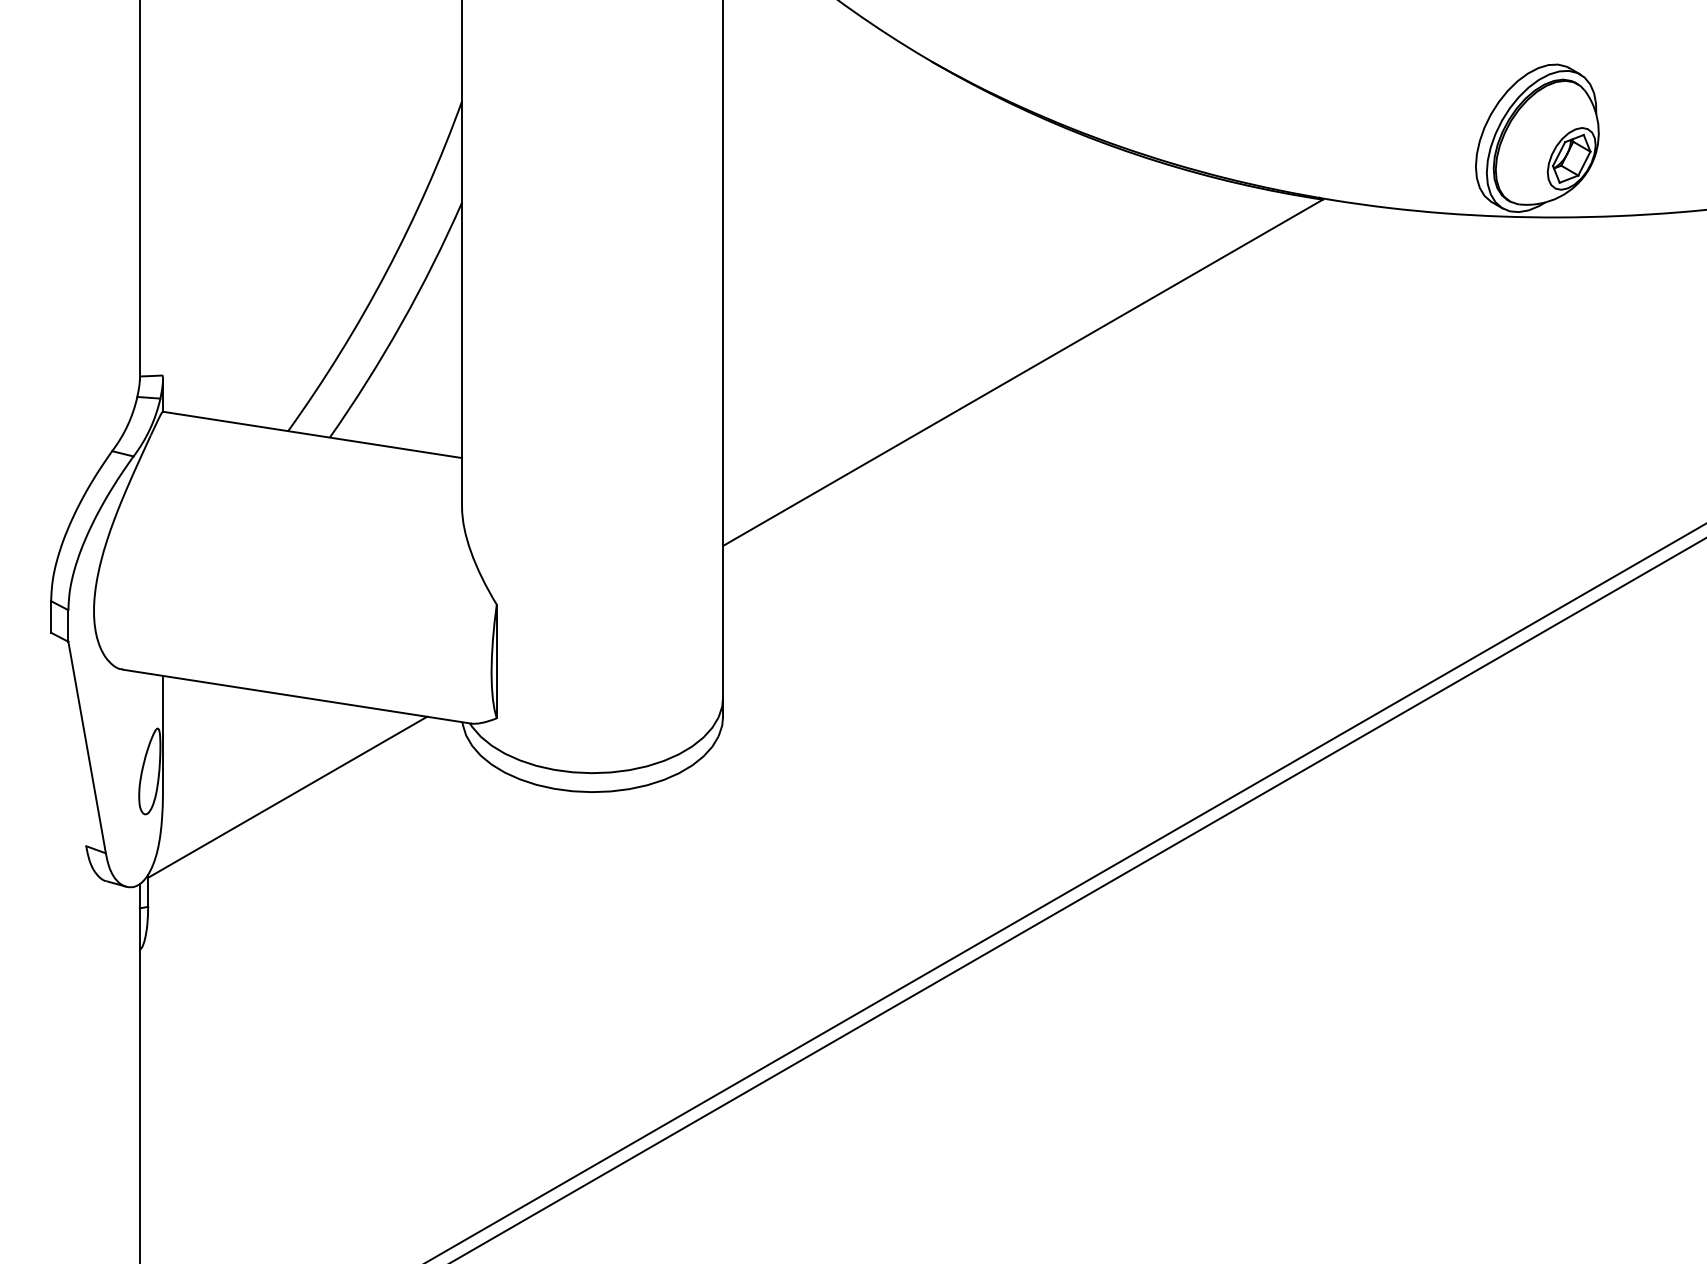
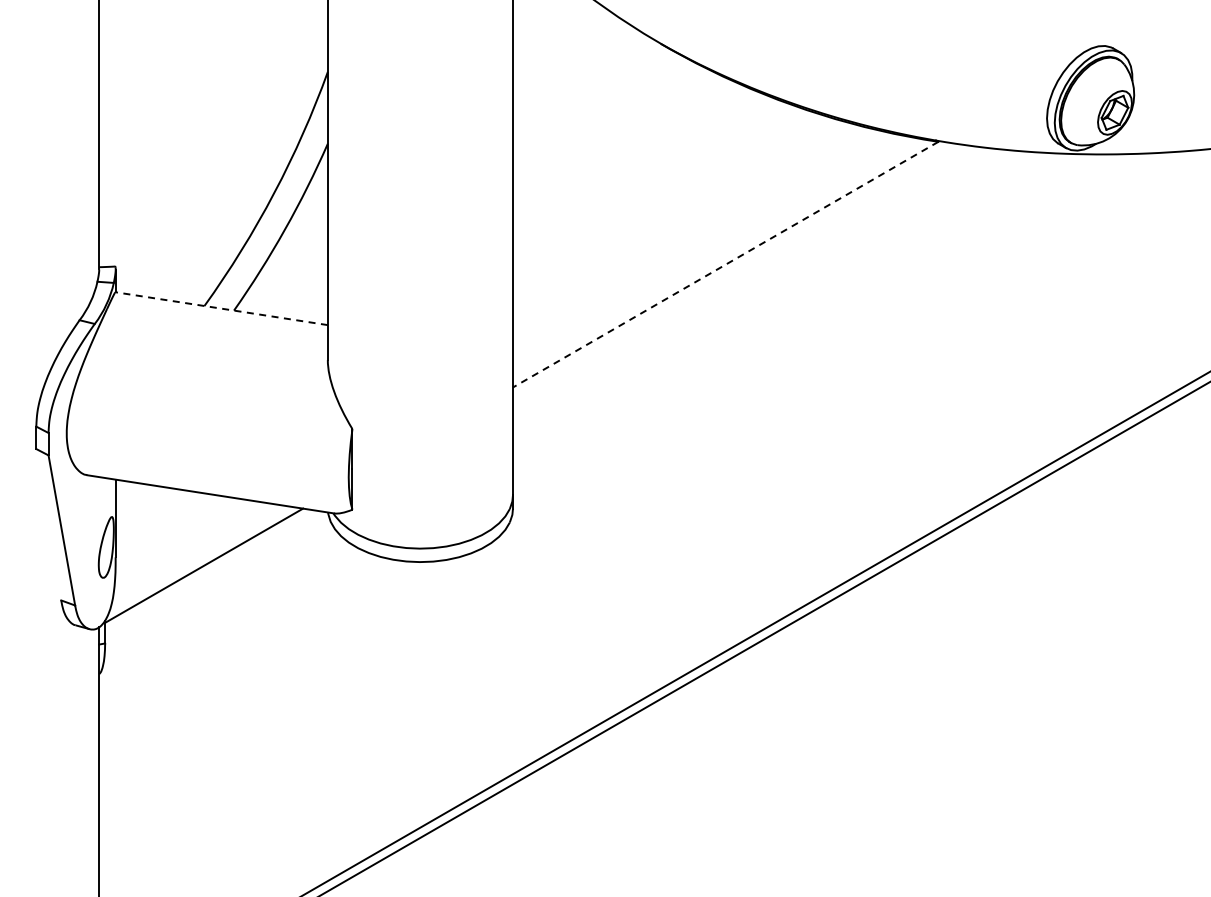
line: (1022, 372) -> (725, 264), solid -> dashed
line: (312, 434) -> (221, 308), solid -> dashed

